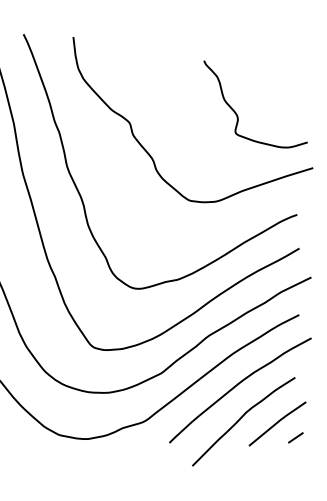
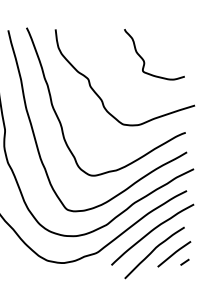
curve: (238, 114) -> (144, 60), moved

